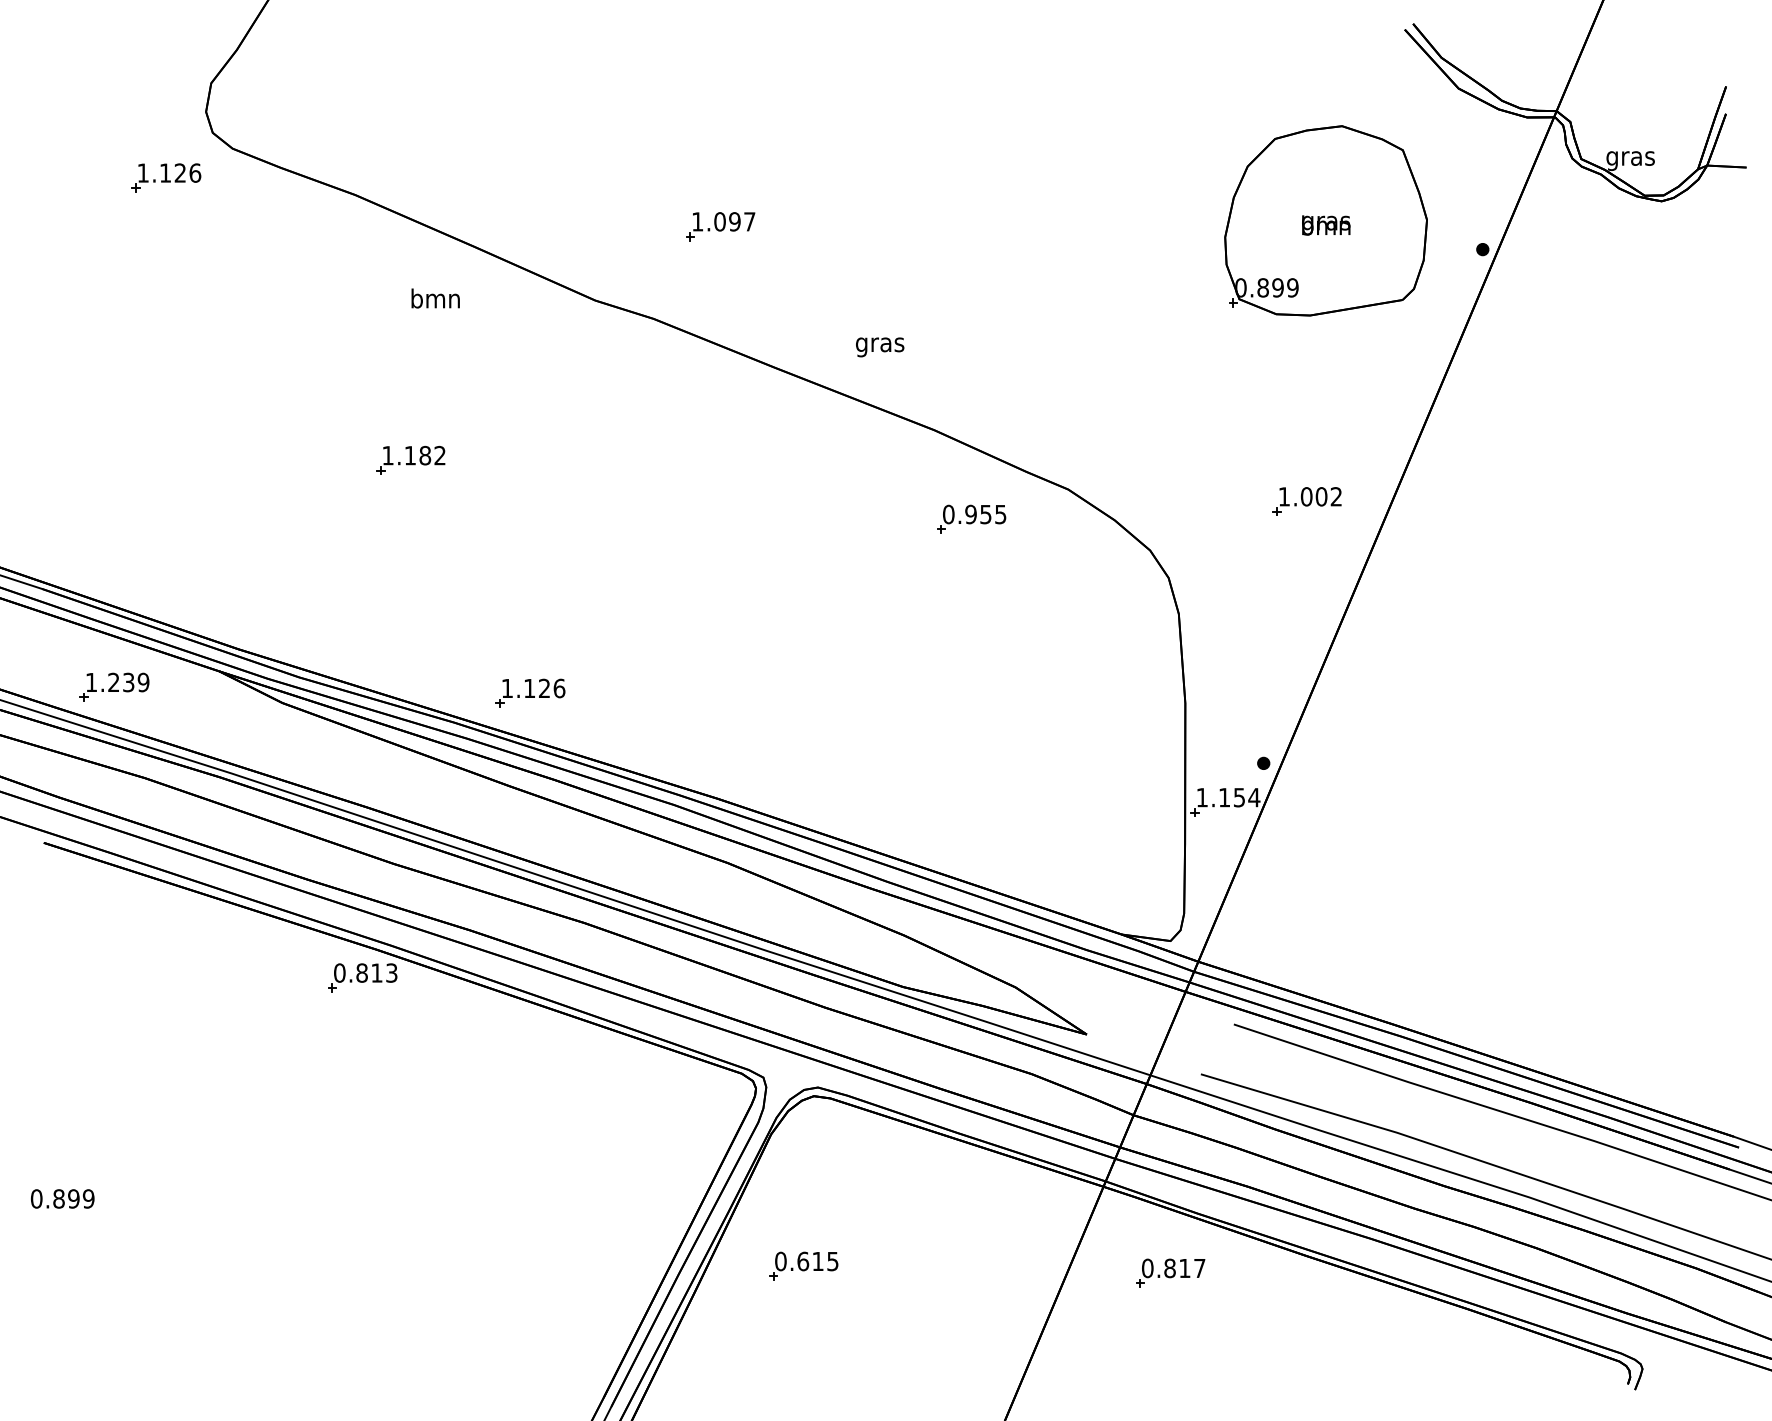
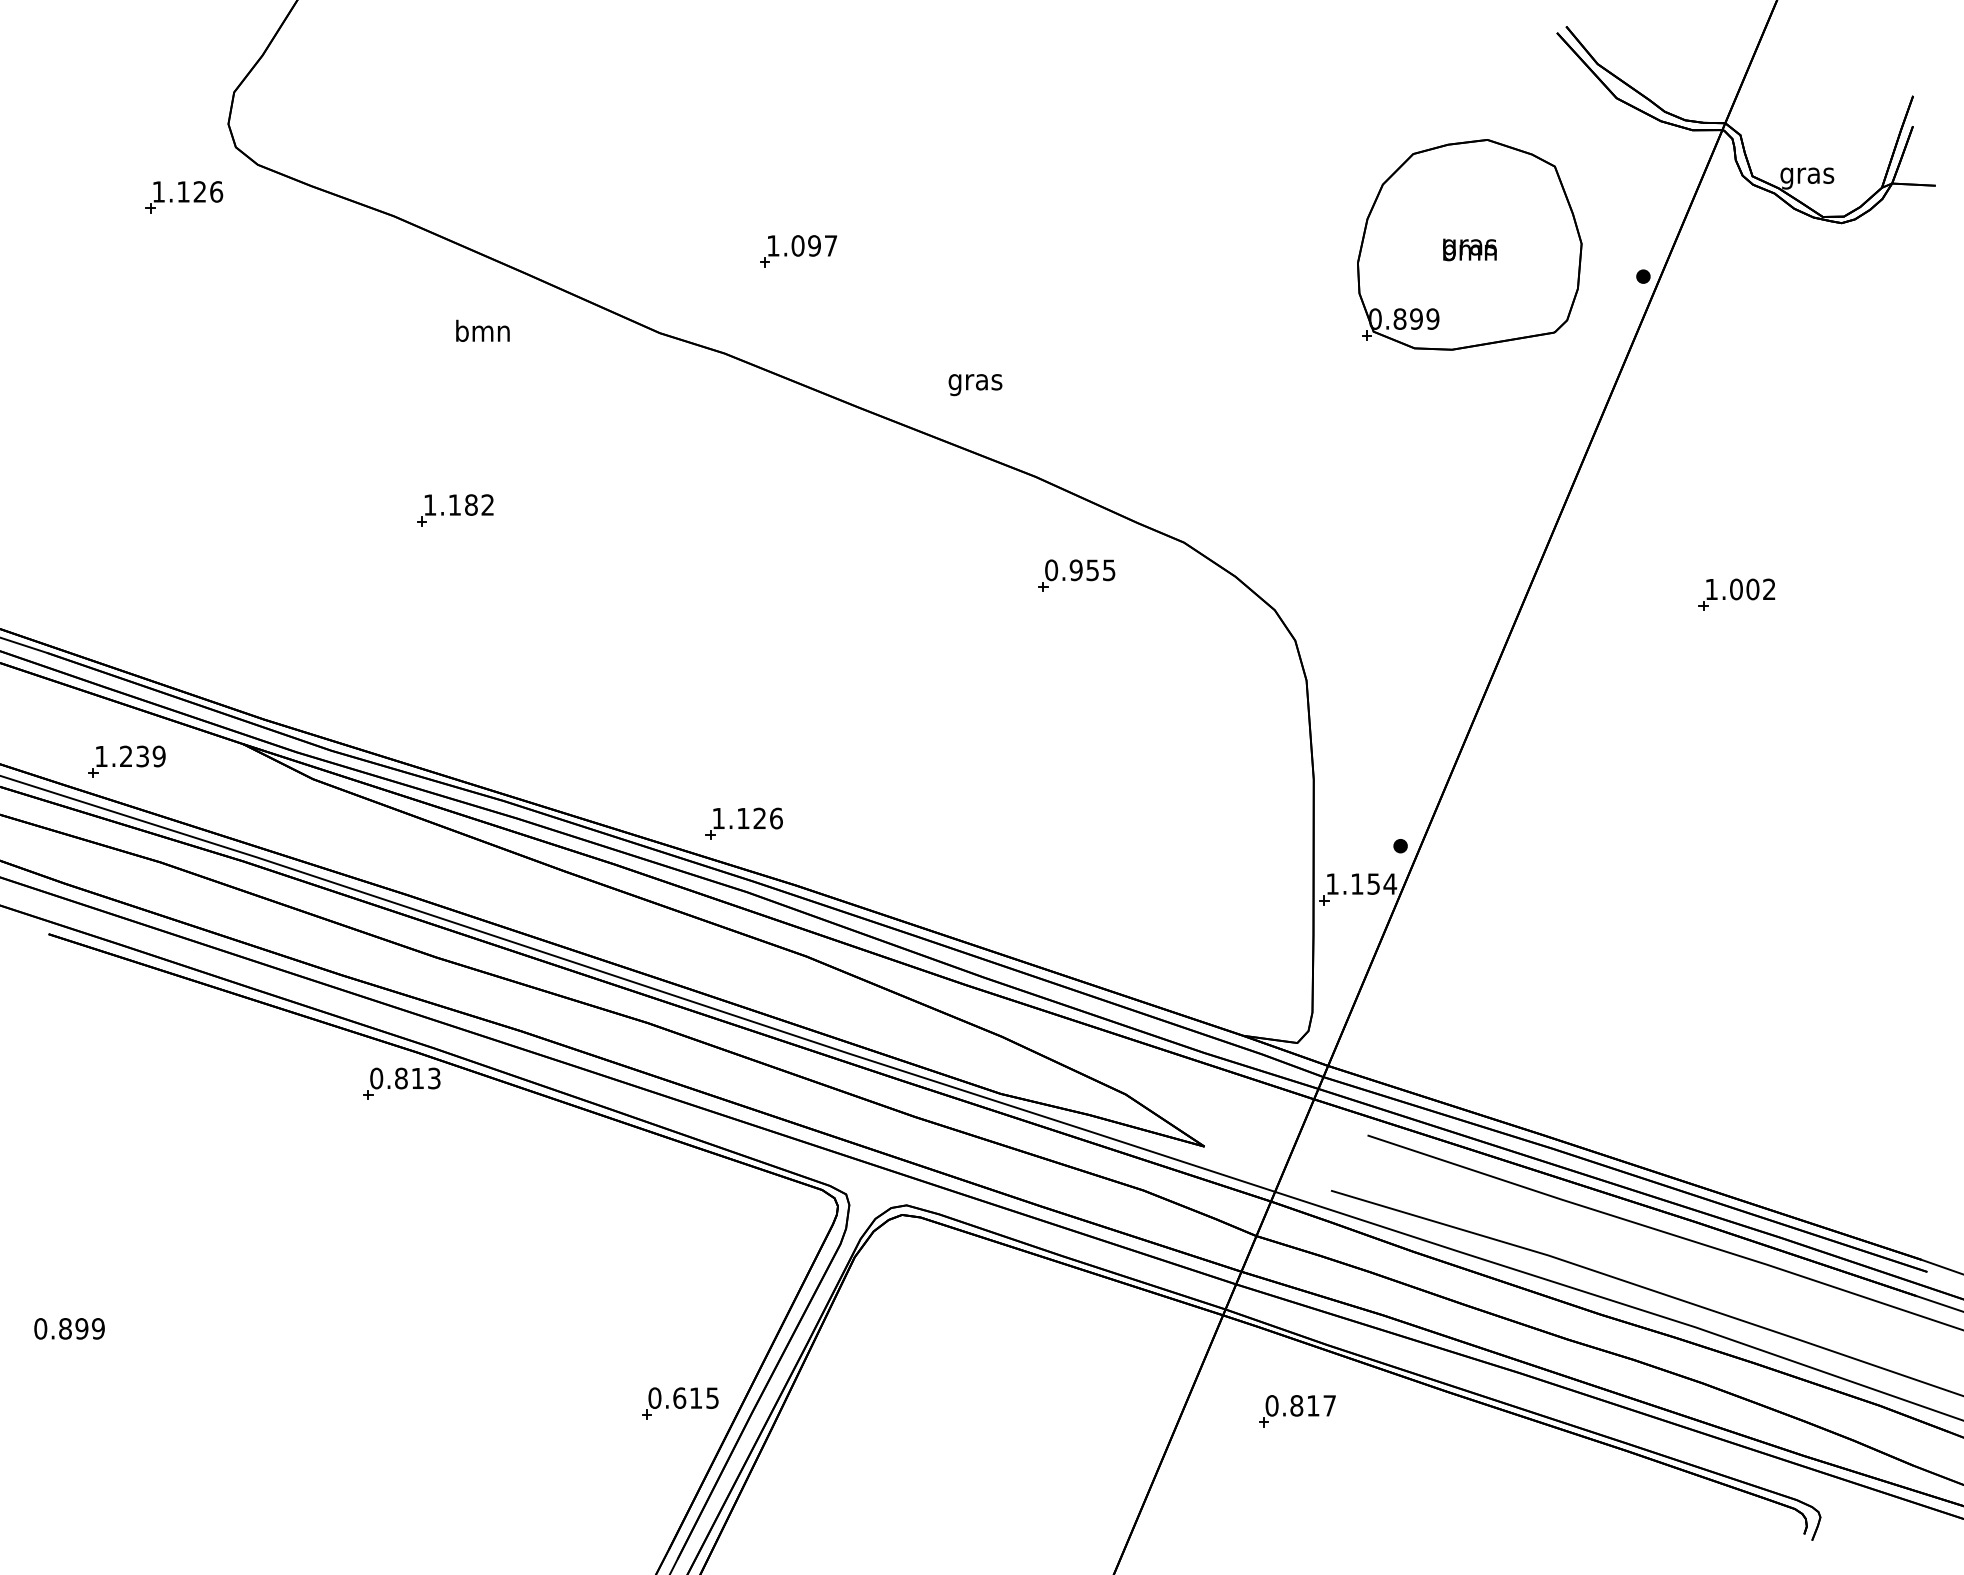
part: (1306, 501) -> (1736, 594), moved
part: (530, 692) -> (744, 822), moved
part: (803, 1265) -> (679, 1402), moved

